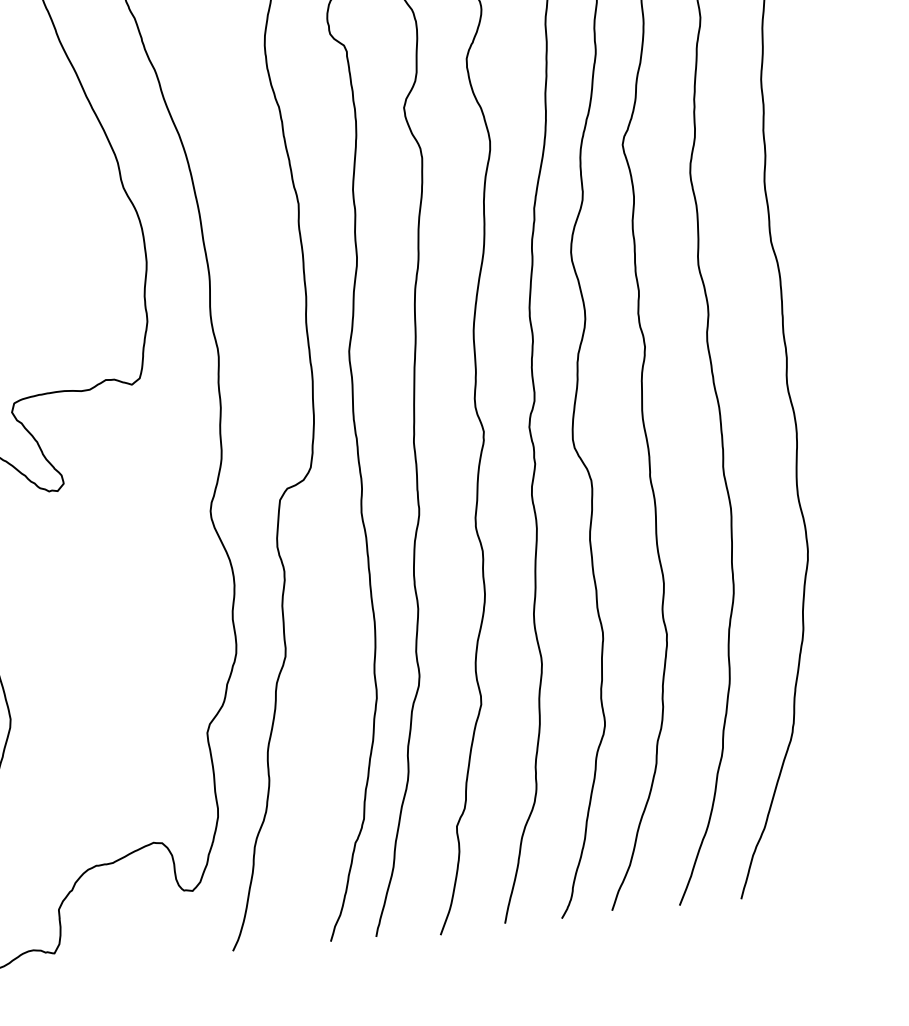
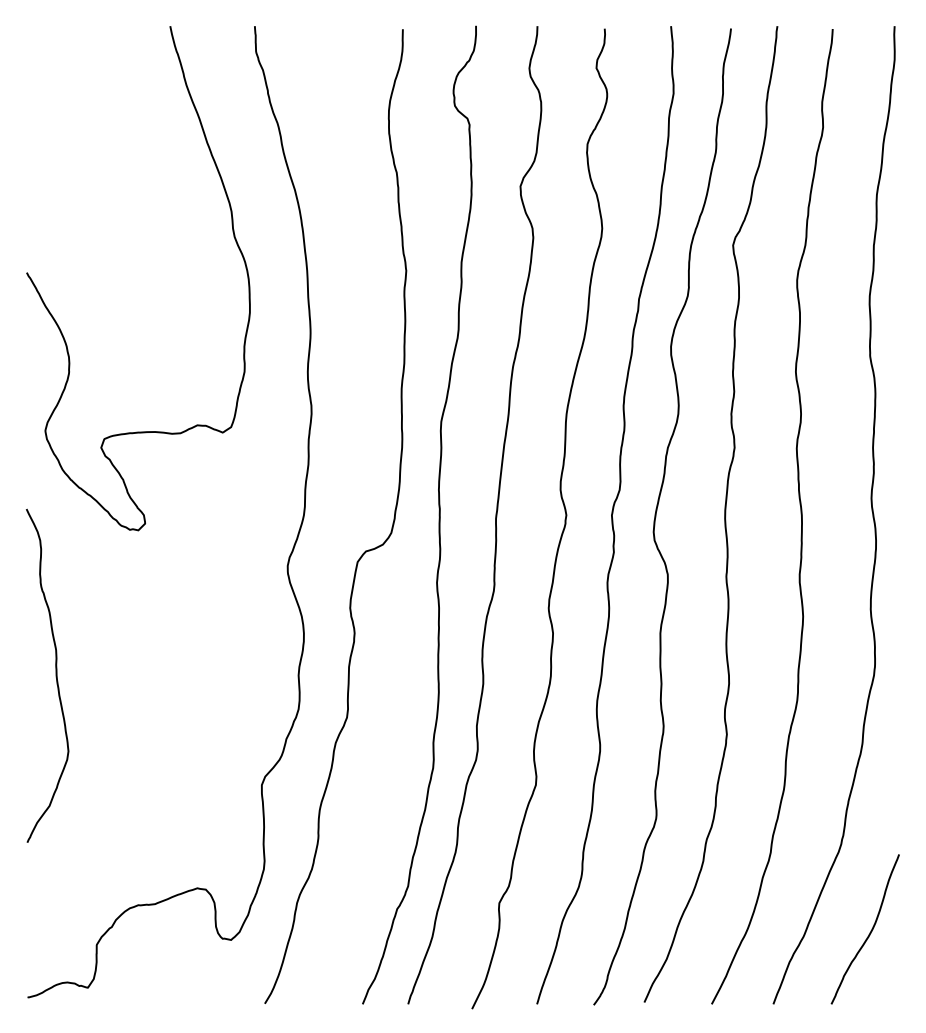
curve: (829, 817) -> (869, 932), added

